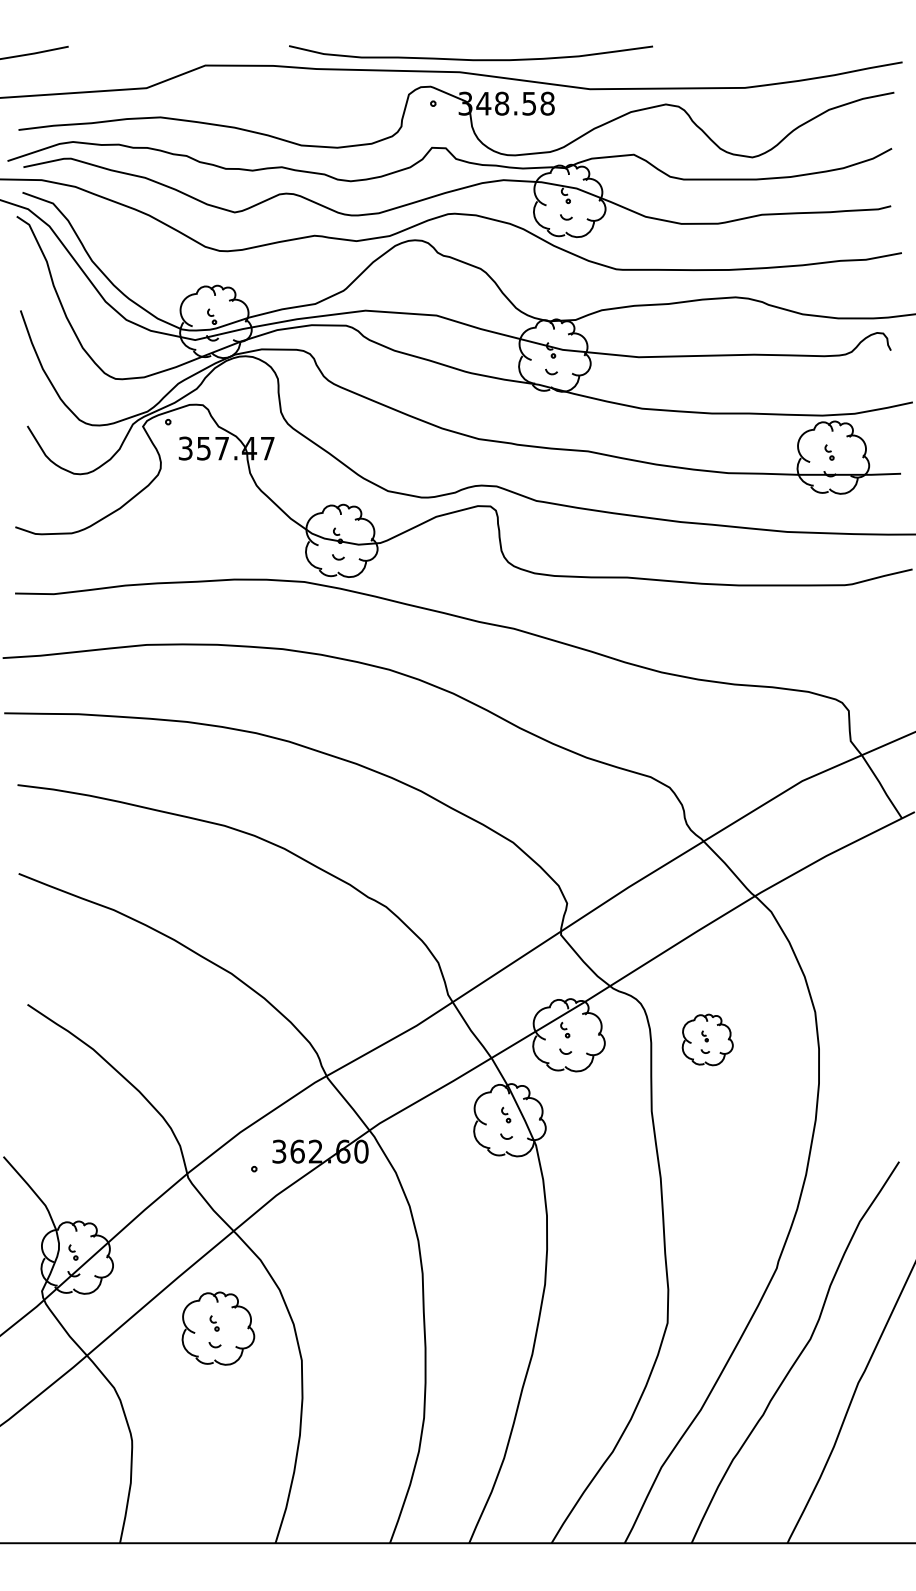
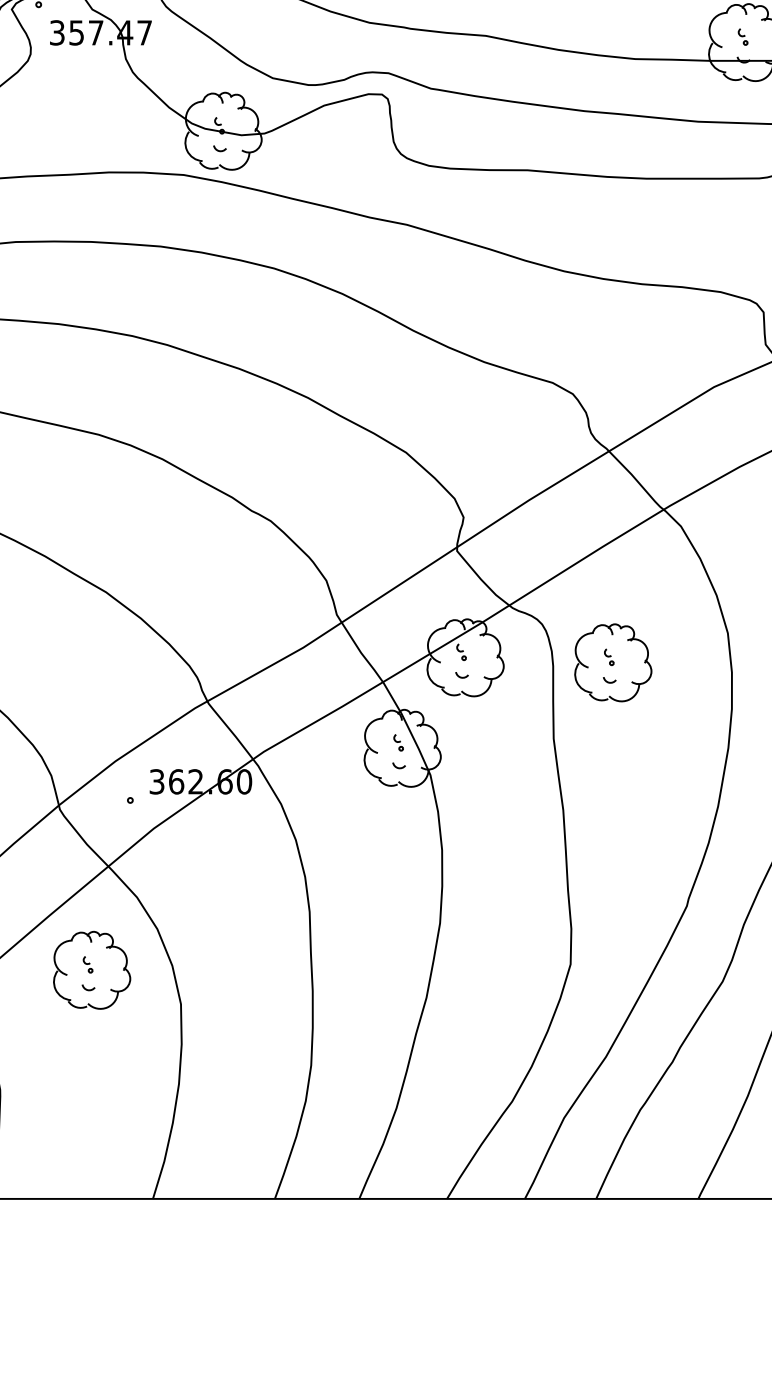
part: (707, 1039) -> (613, 662), size x1.43

